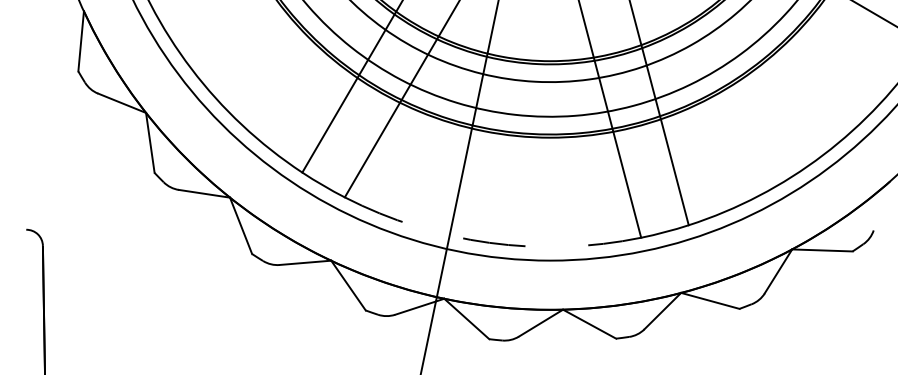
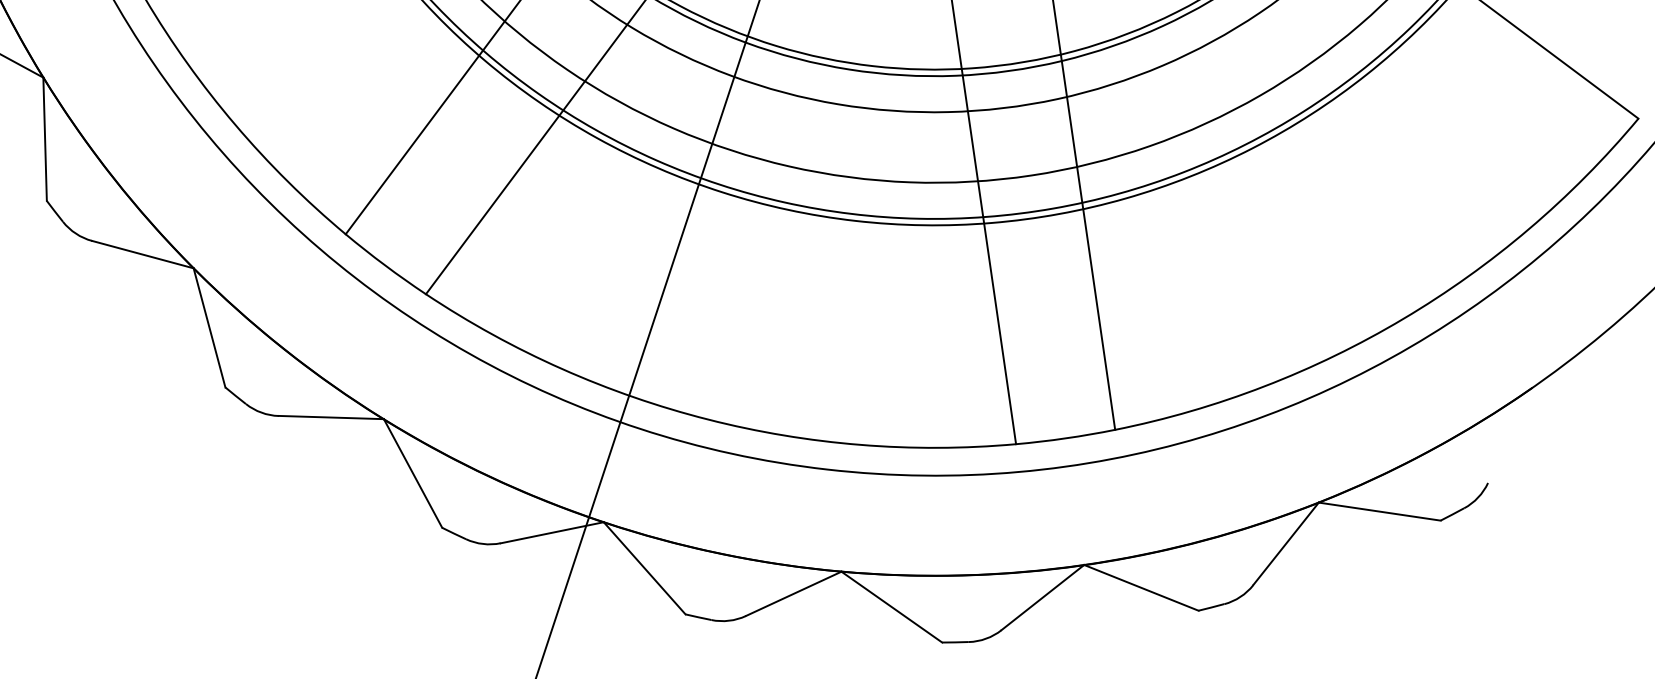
arc: (489, 242) -> (708, 418), dashed -> solid

